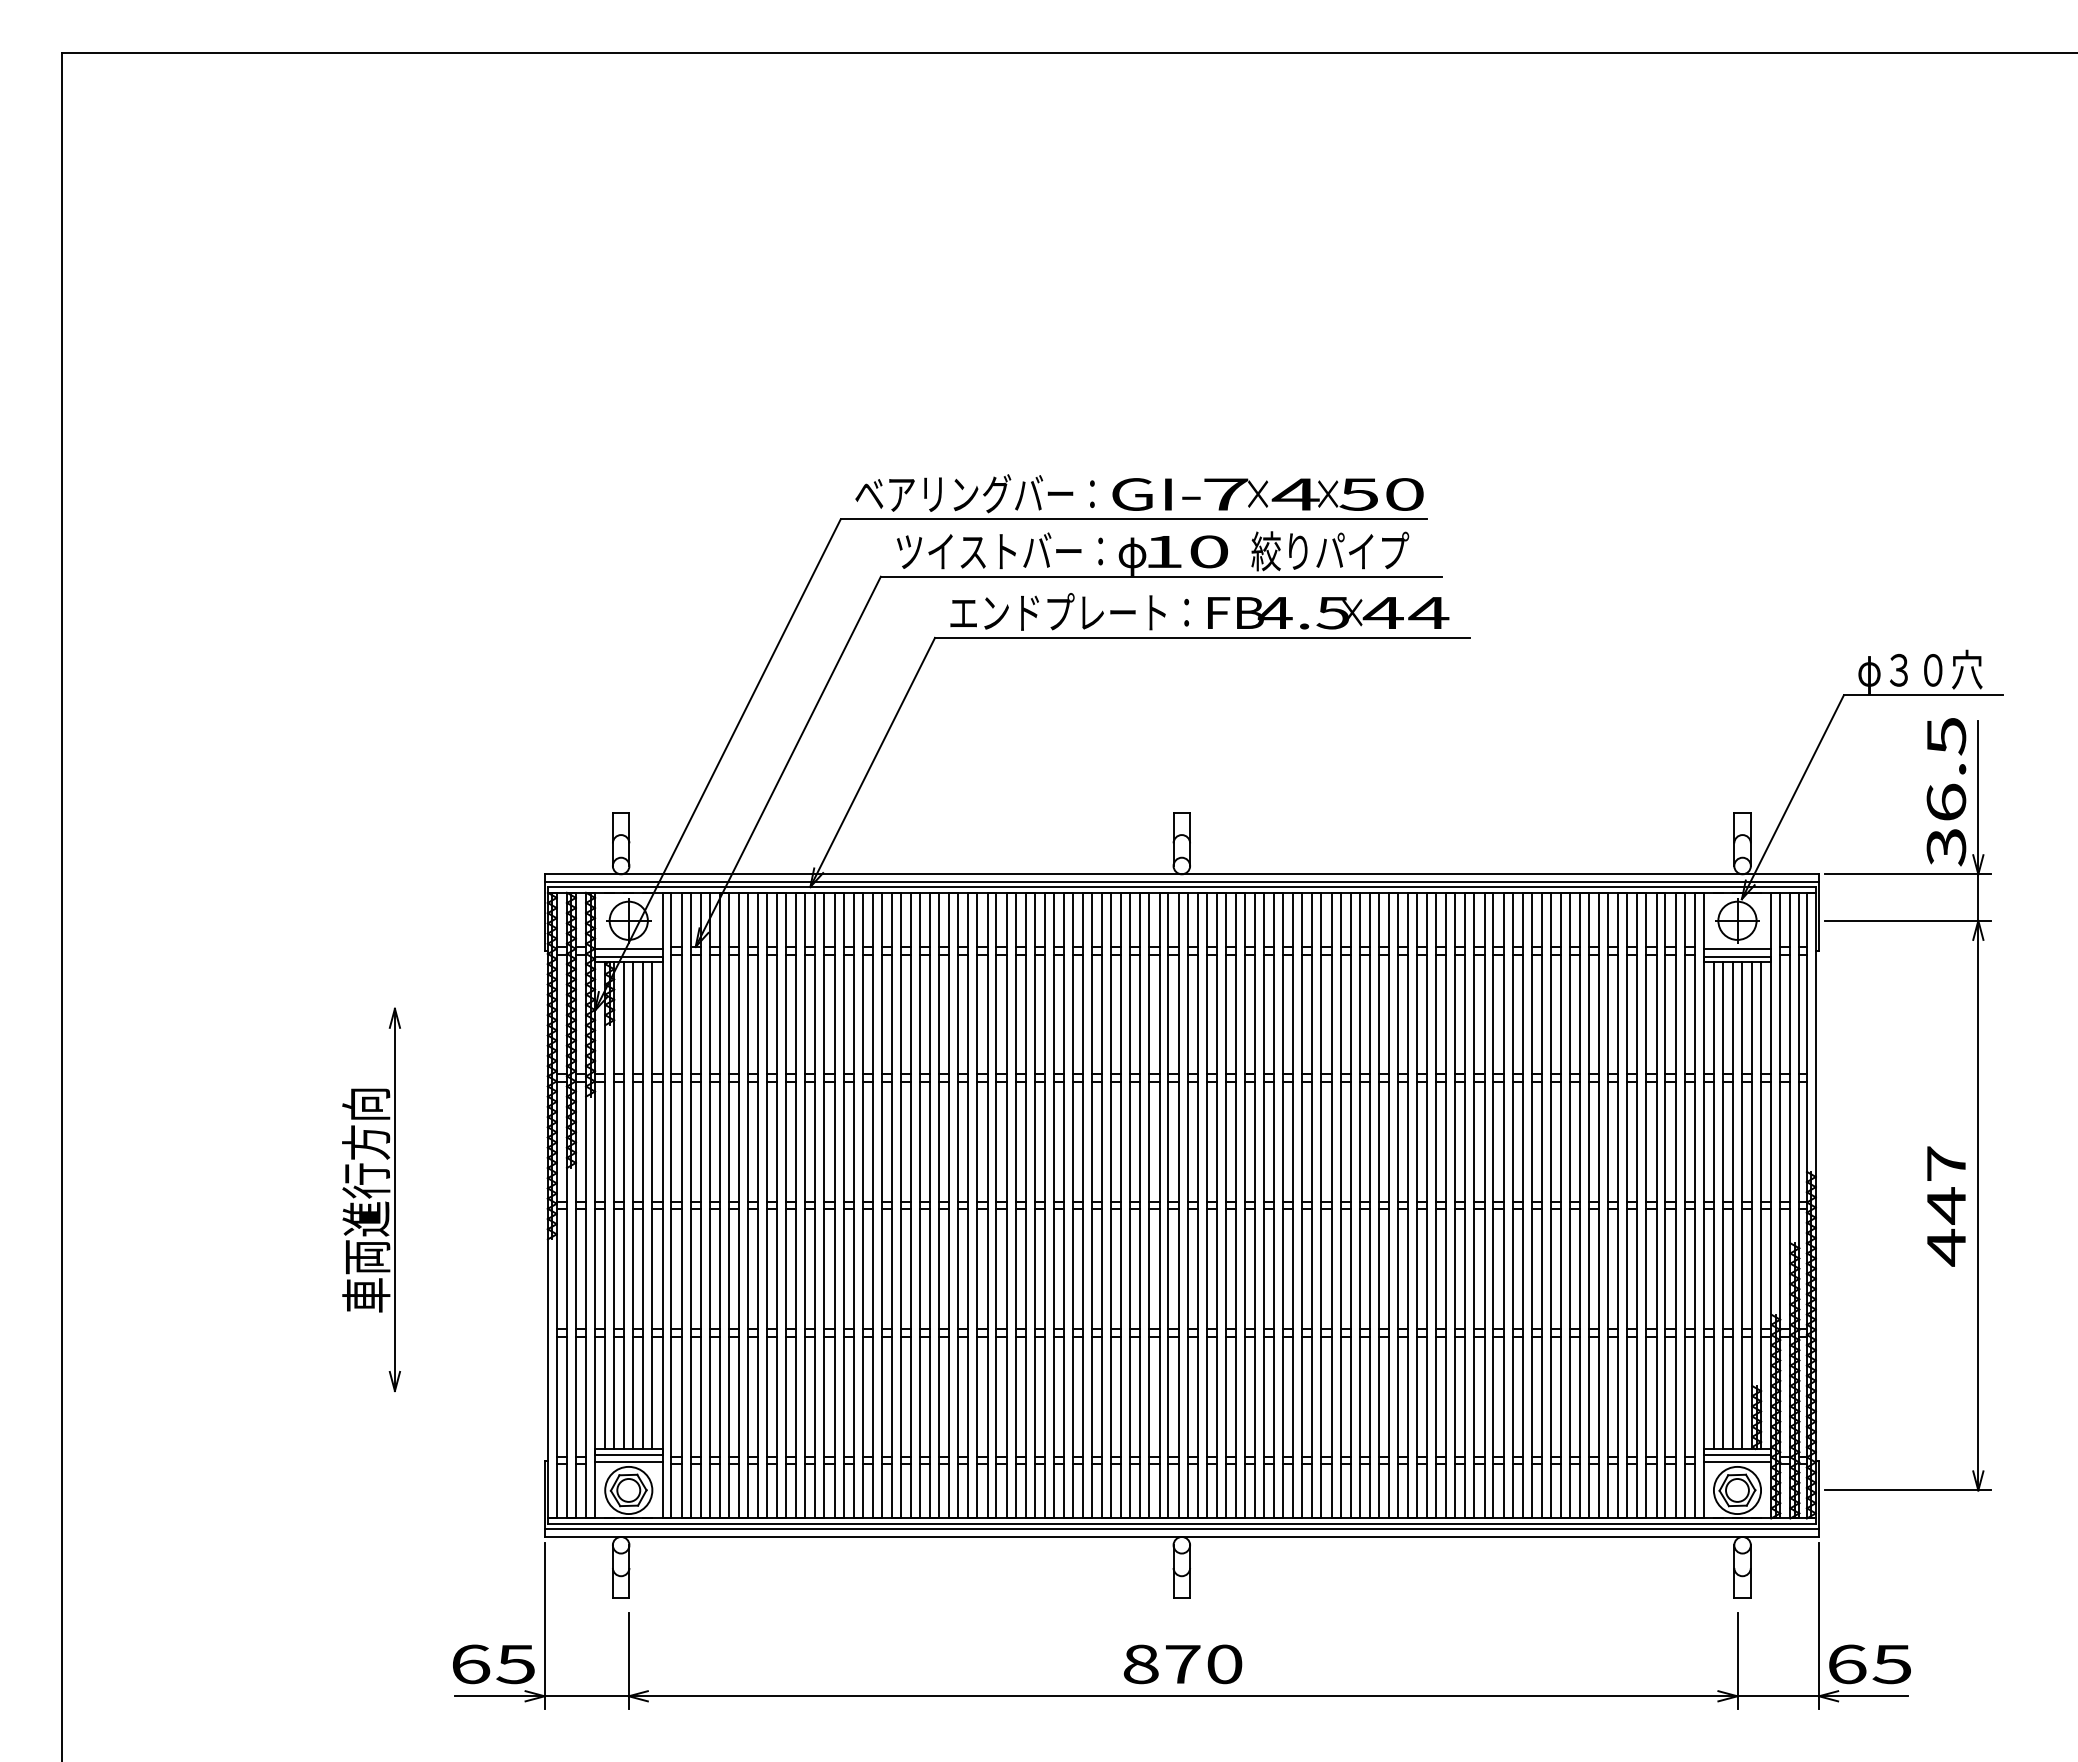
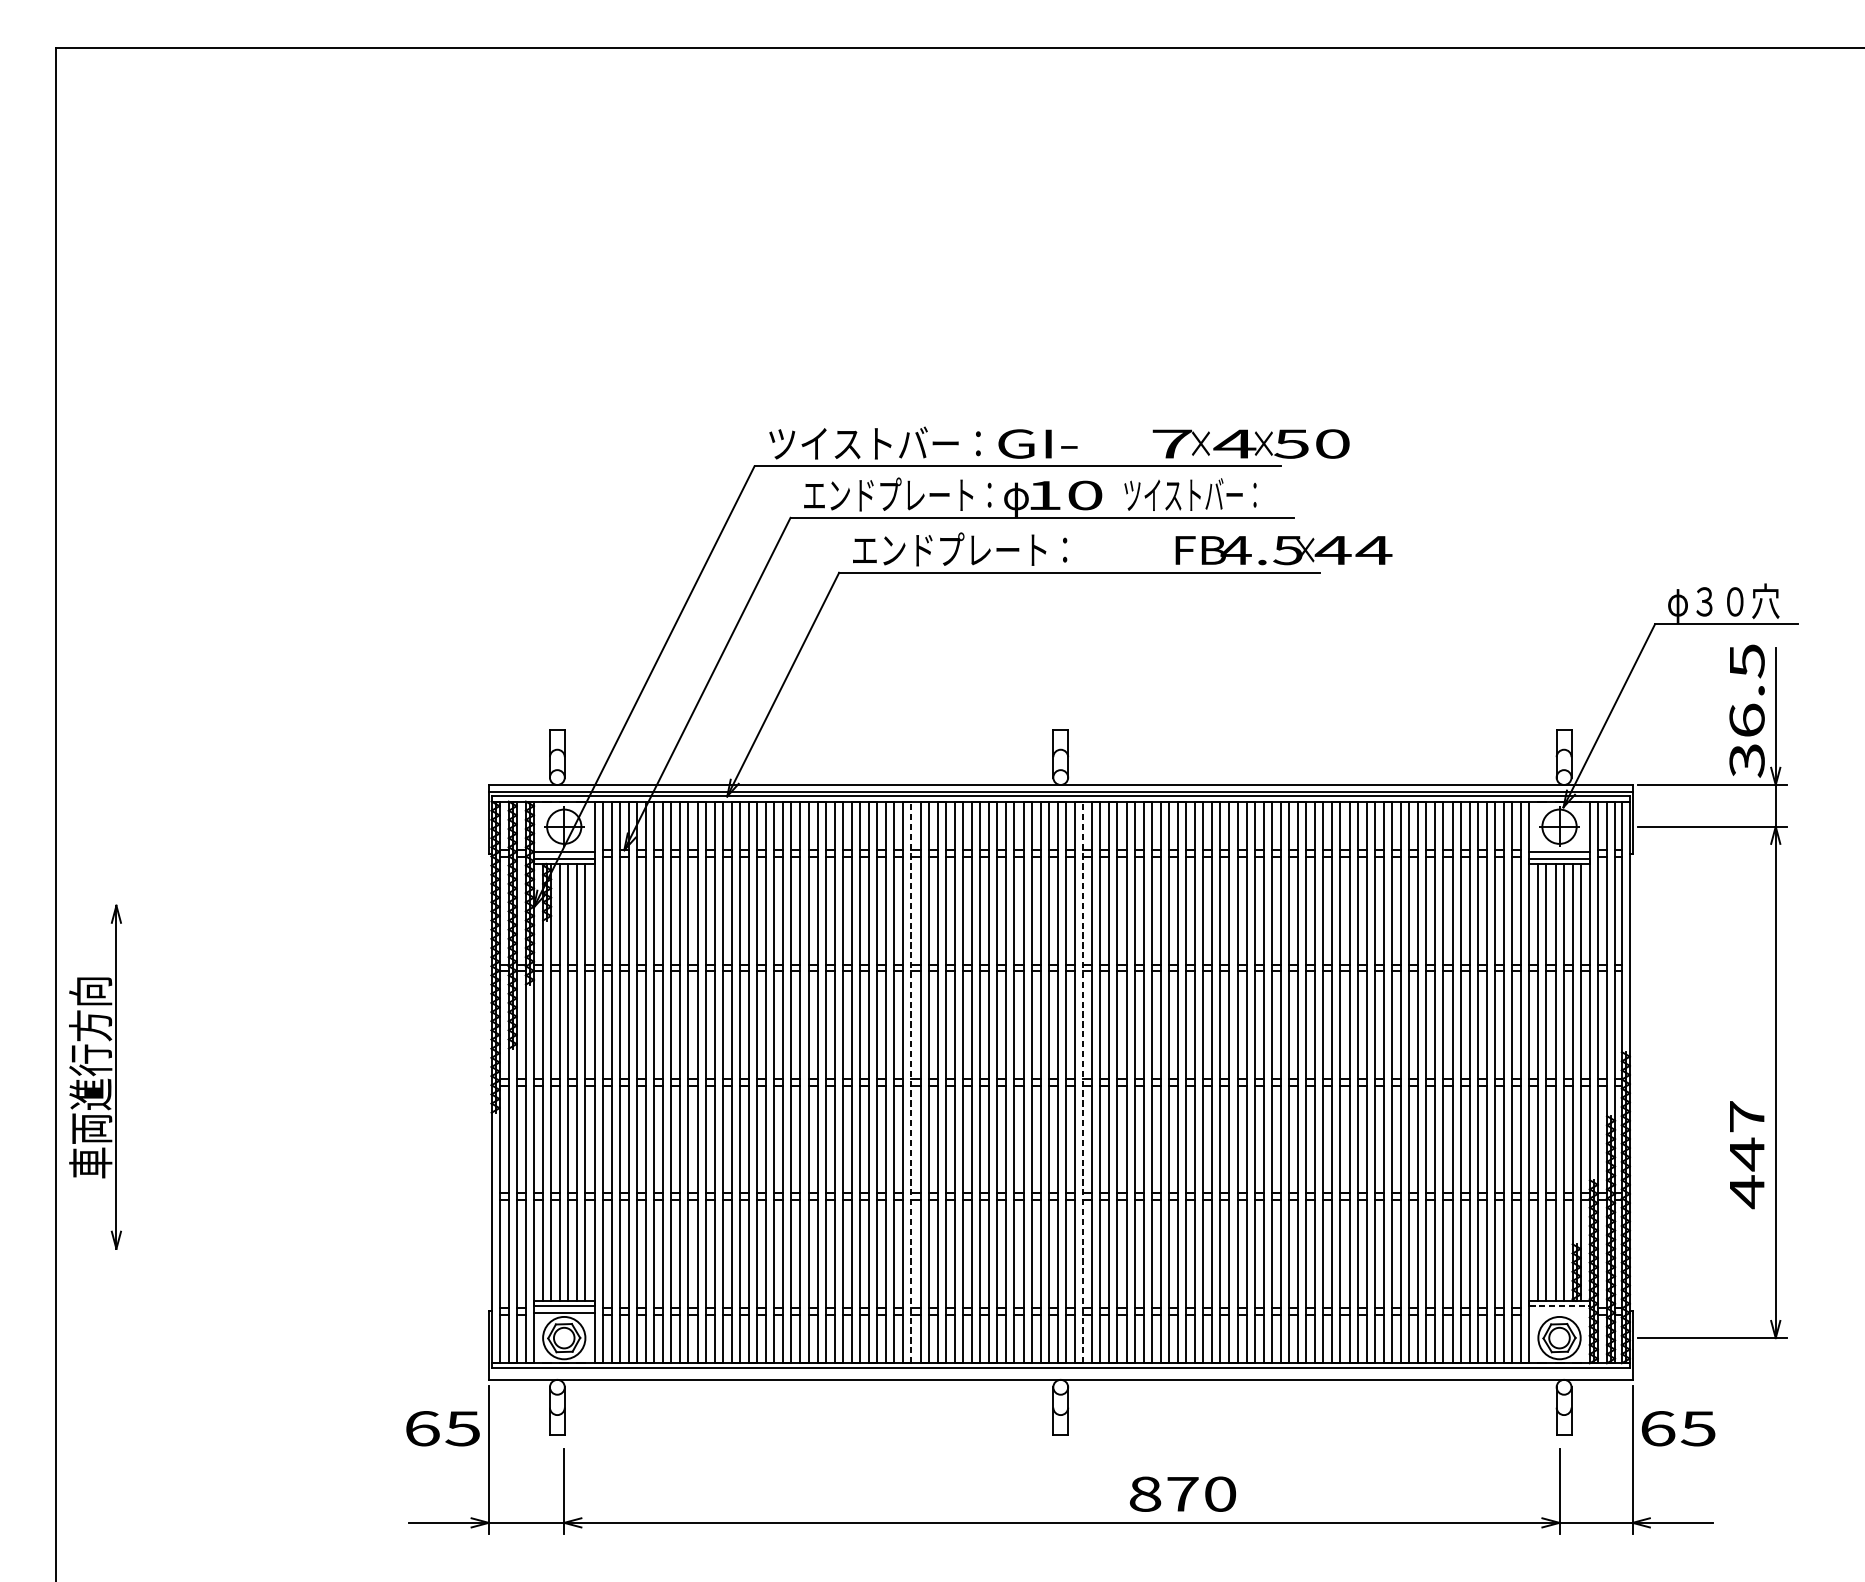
text: (974, 493) -> (874, 443), ベアリングバー： -> ツイストバー：
text: (1313, 494) -> (1250, 444), moved
text: (1000, 550) -> (897, 494), ツイストバー： -> エンドプレート：
text: (1330, 551) -> (1194, 495), 絞りパイプ -> ツイストバー：
text: (1328, 613) -> (1283, 550), moved
part: (371, 1199) -> (95, 1076), moved
line: (1015, 1205) -> (911, 1082), solid -> dashed
line: (1206, 1205) -> (1082, 1082), solid -> dashed
text: (1946, 1206) -> (1747, 1155), moved
line: (1737, 1454) -> (1559, 1305), solid -> dashed
line: (1737, 1462) -> (1559, 1313), removed
line: (1181, 1529) -> (1060, 1373), removed
text: (493, 1664) -> (442, 1428), moved
text: (1182, 1664) -> (1182, 1494), moved
text: (1869, 1664) -> (1678, 1428), moved

